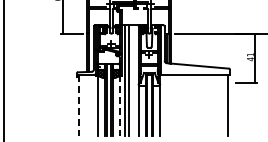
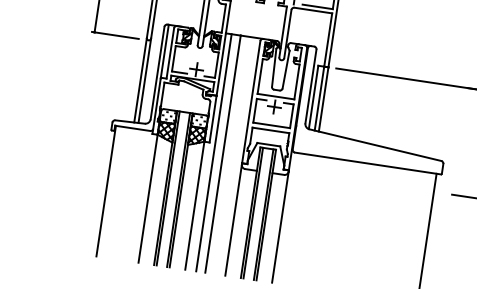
line: (78, 105) -> (105, 191), dashed -> solid
line: (119, 105) -> (194, 205), dashed -> solid

